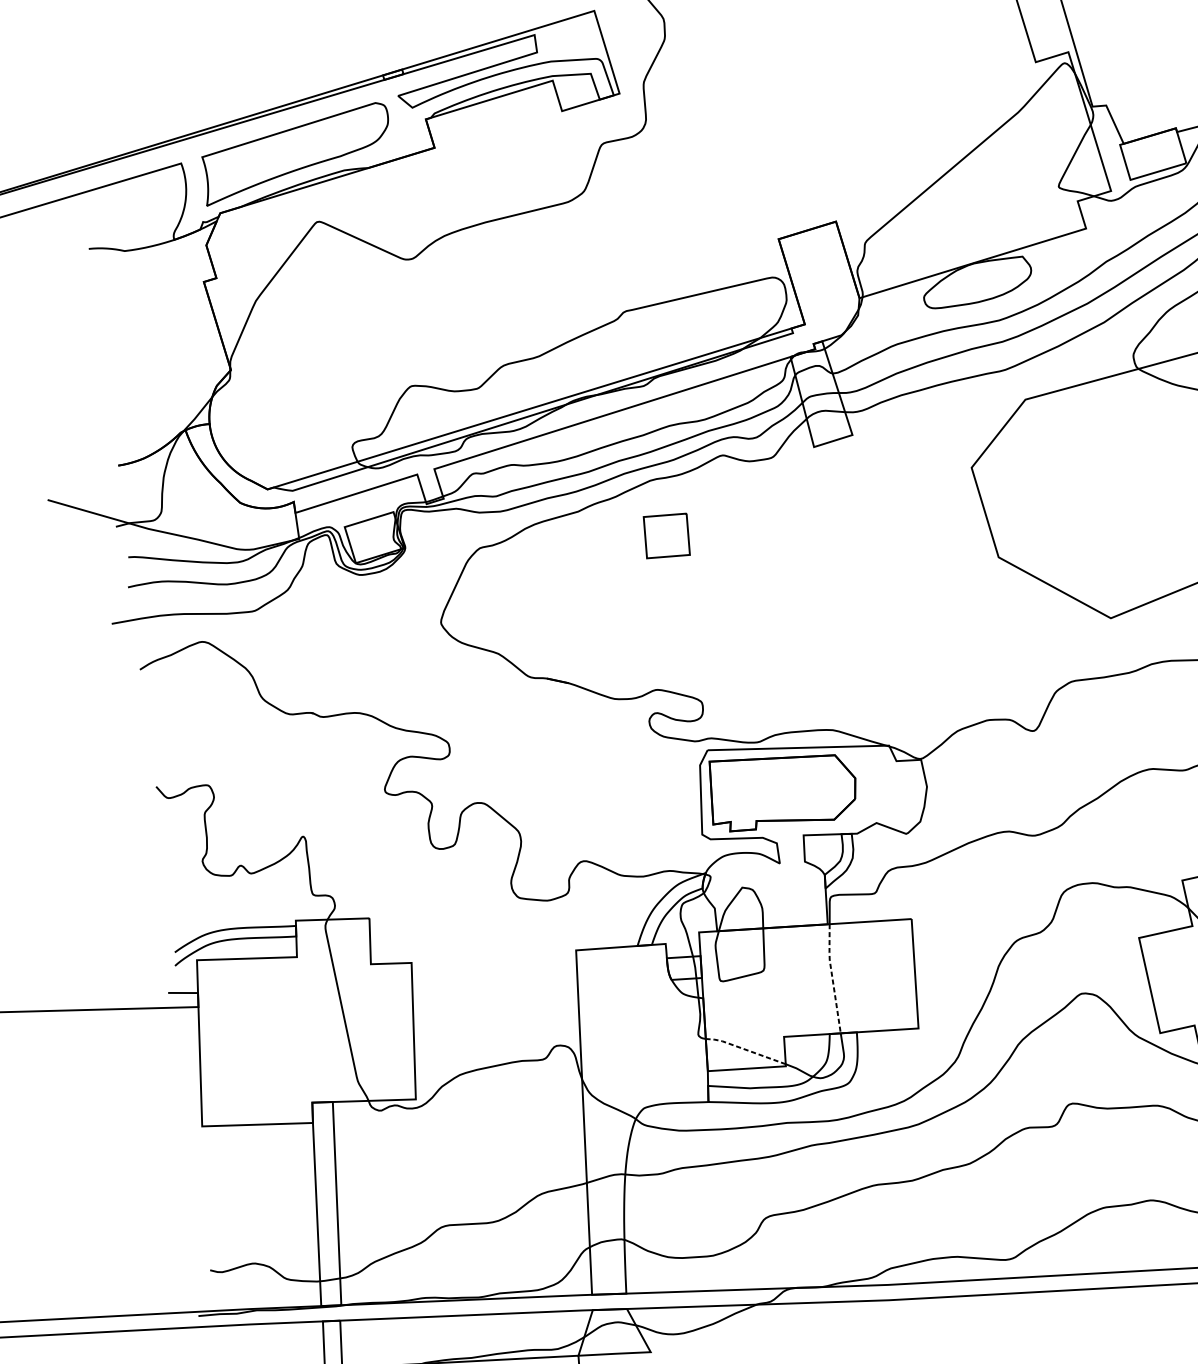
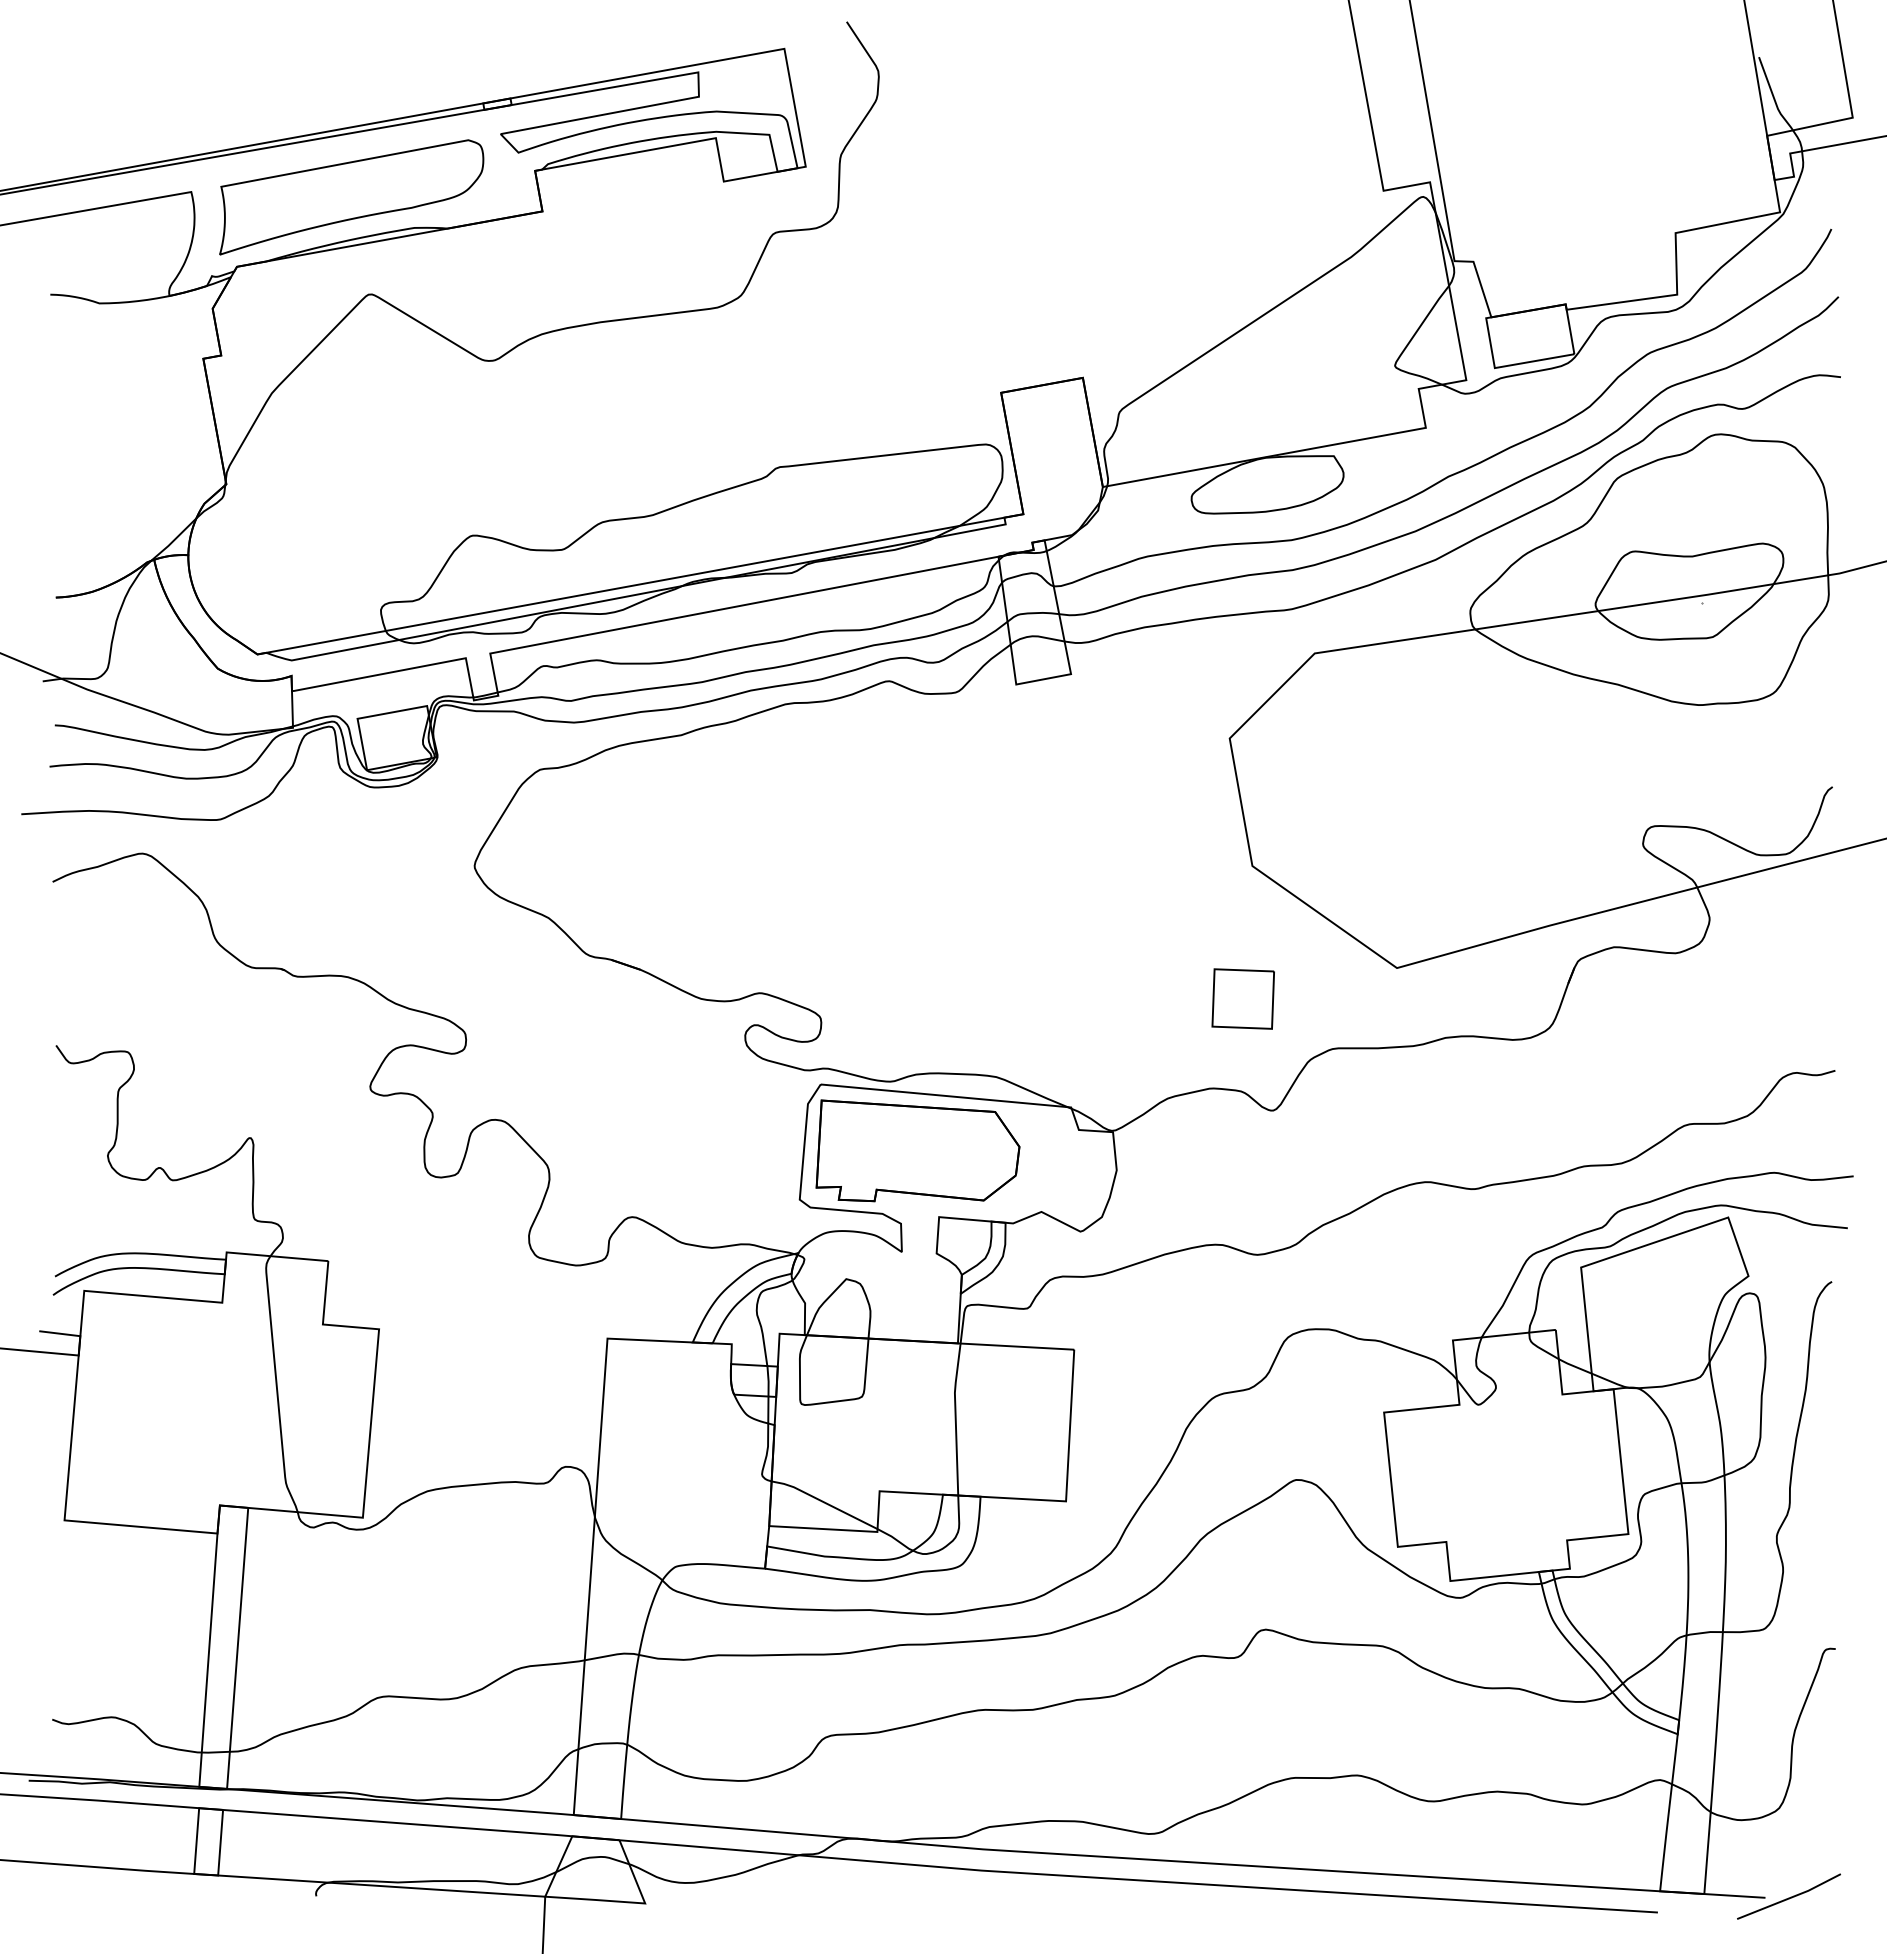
part: (666, 535) -> (1242, 998), moved
line: (832, 977) -> (955, 1417), dashed -> solid
line: (745, 1049) -> (824, 1502), dashed -> solid

